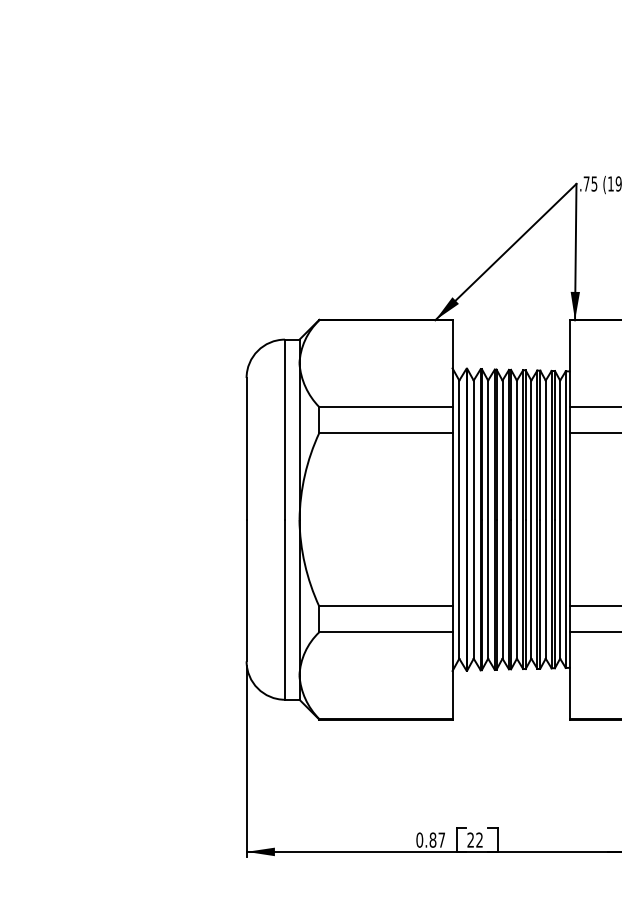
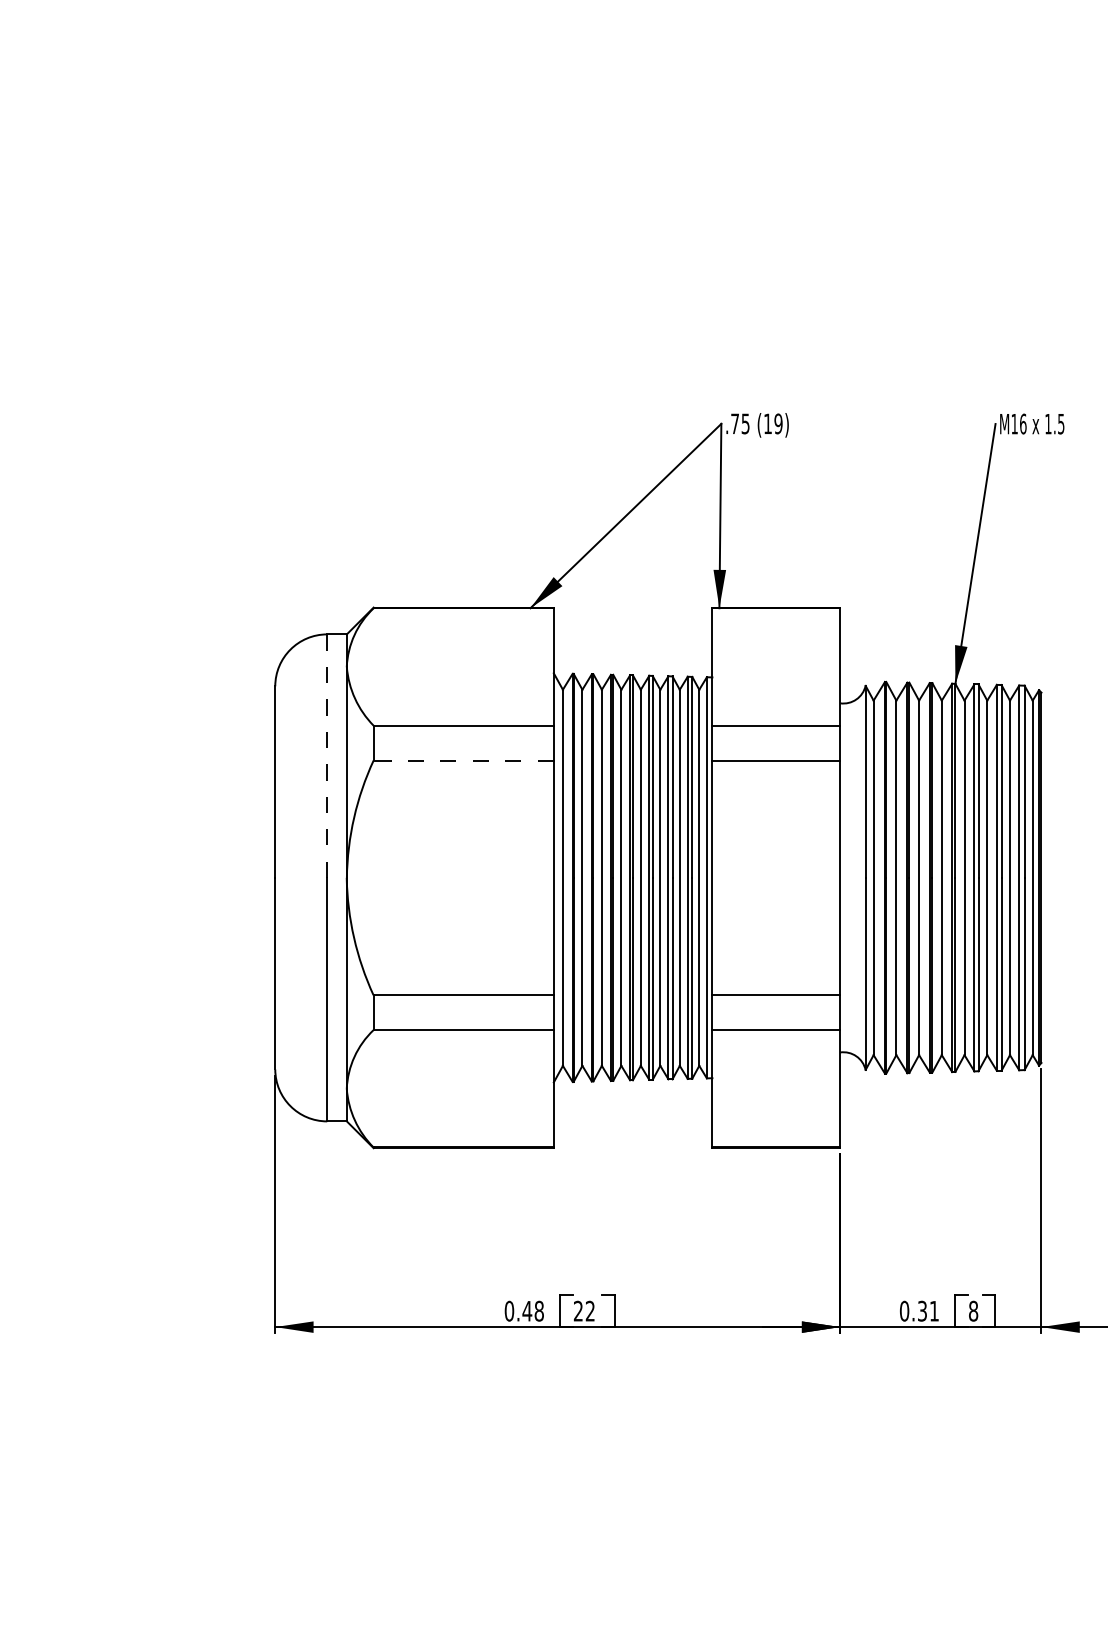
line: (285, 429) -> (327, 756), solid -> dashed
line: (385, 432) -> (463, 760), solid -> dashed
text: (436, 839) -> (532, 1310), 0.87 -> 0.48

